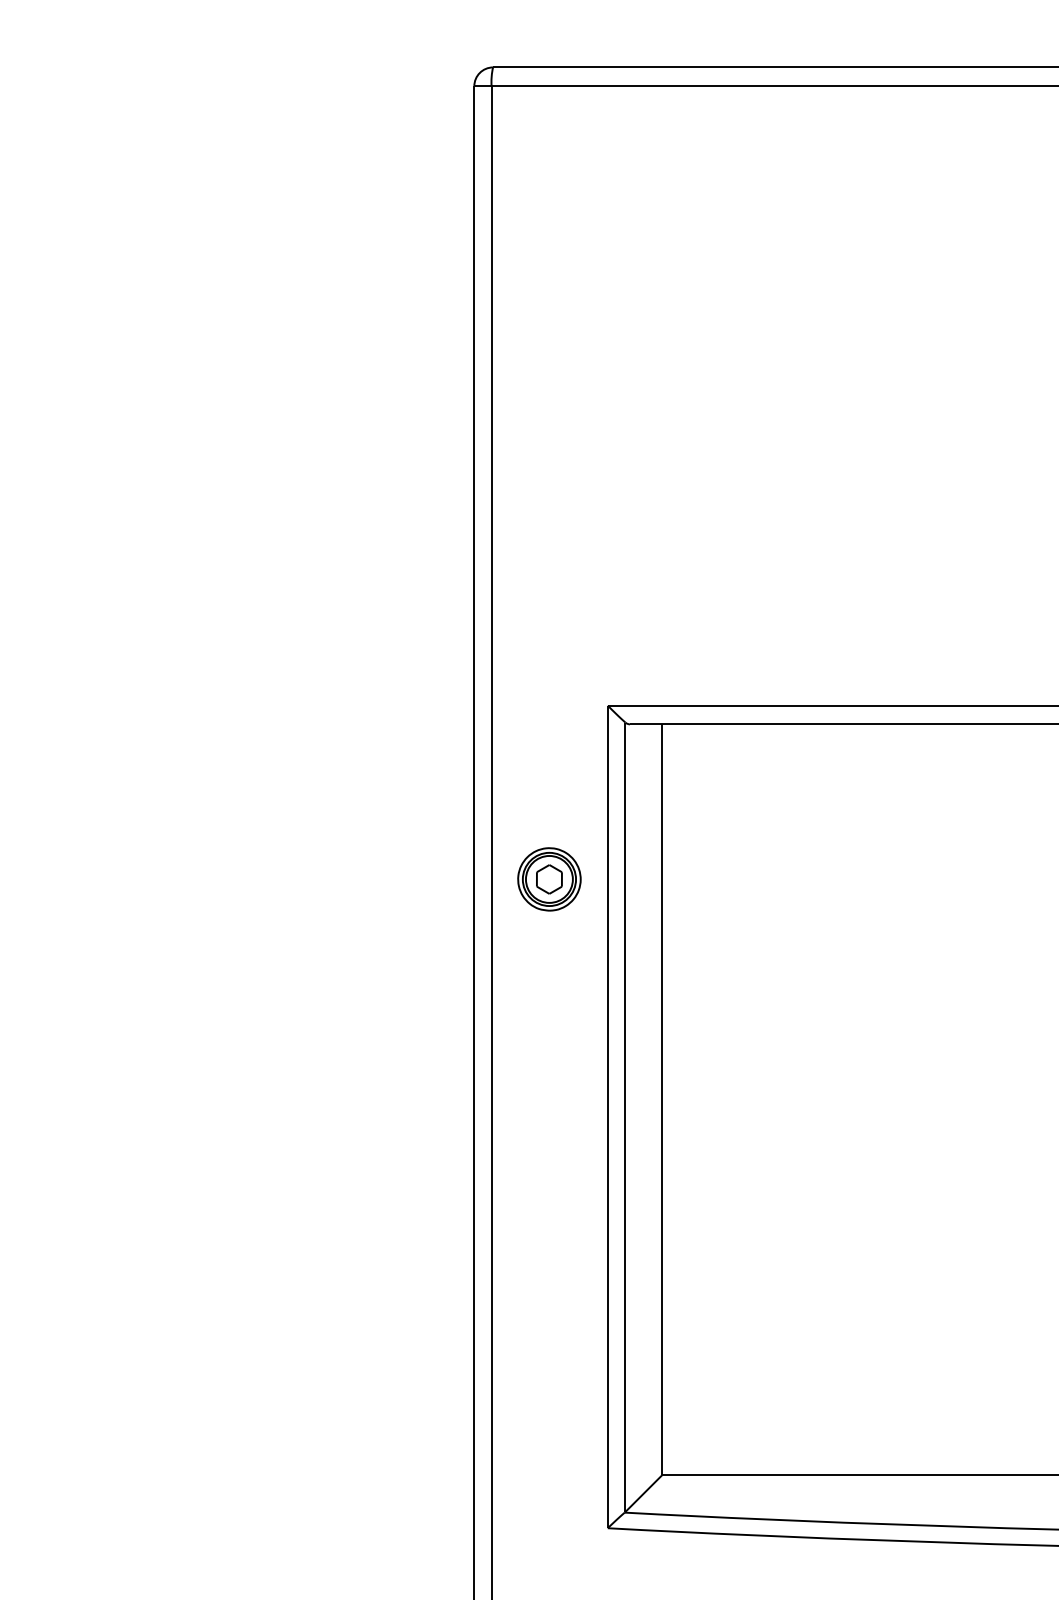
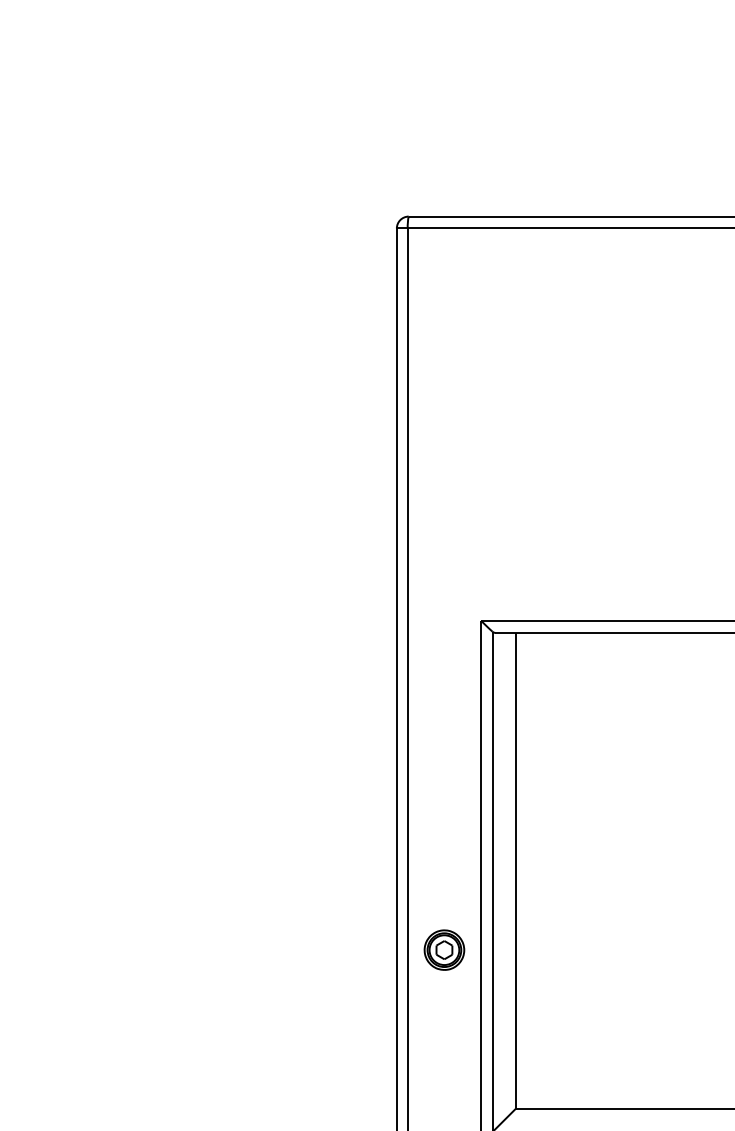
part: (549, 878) -> (444, 949), moved

